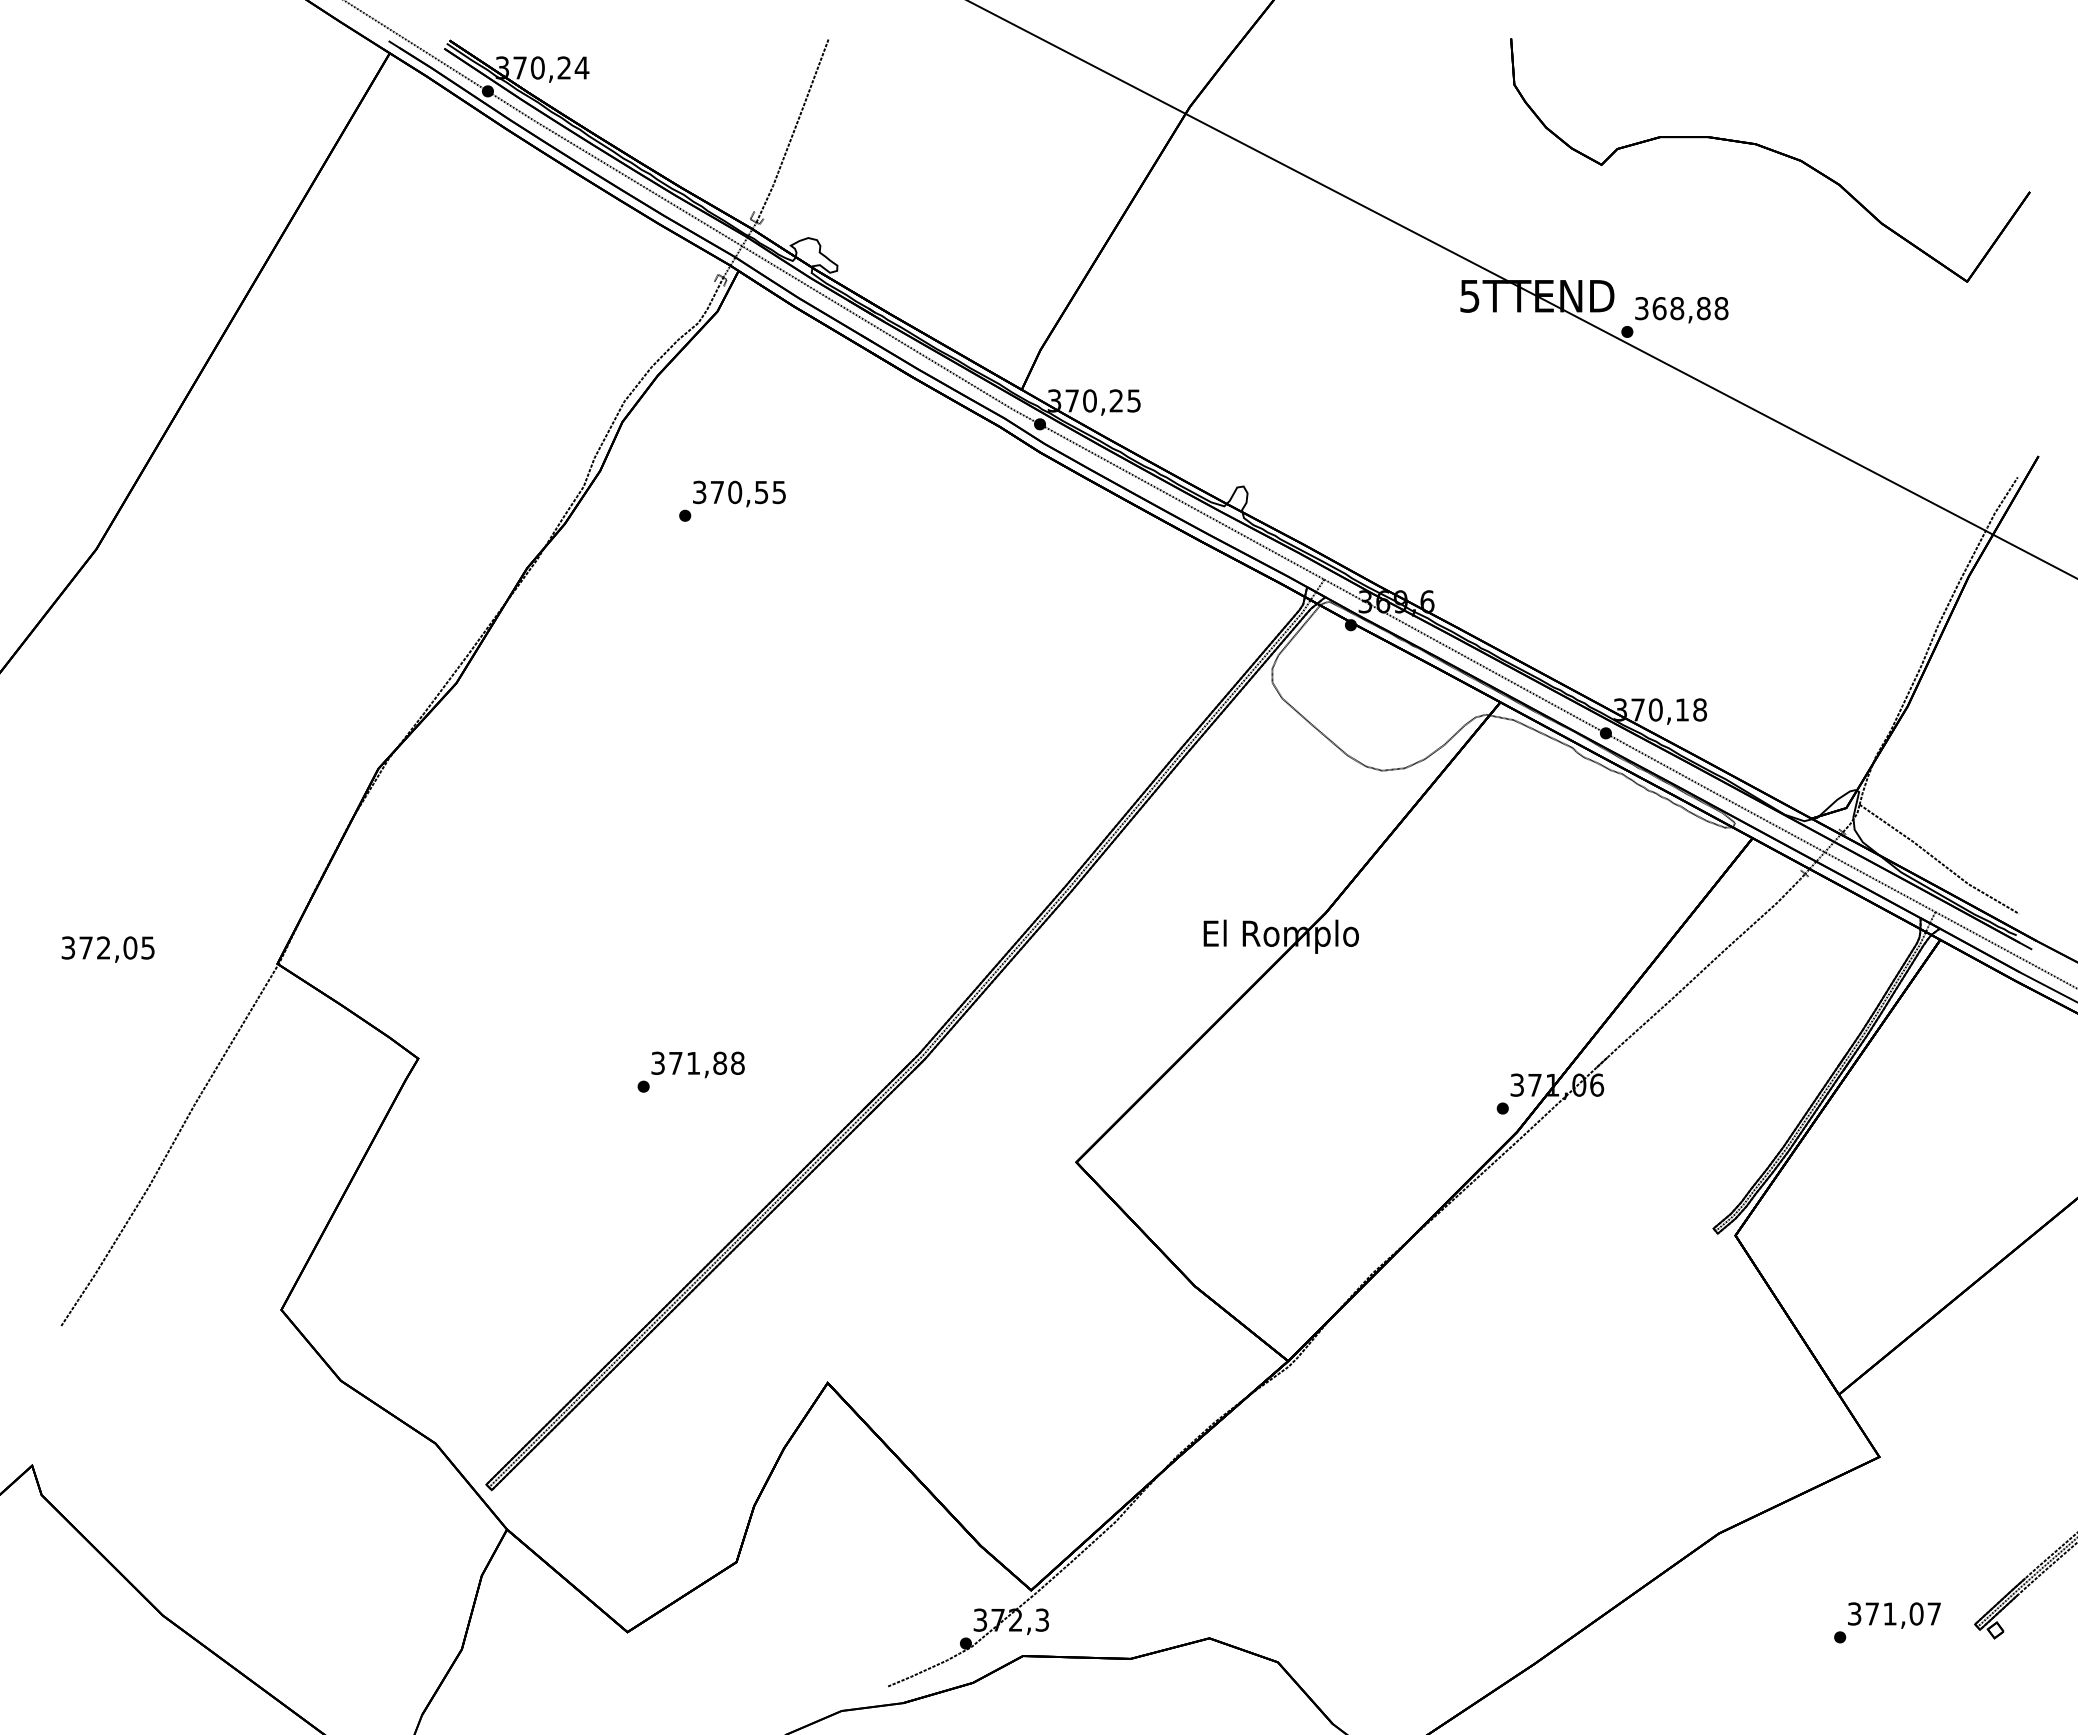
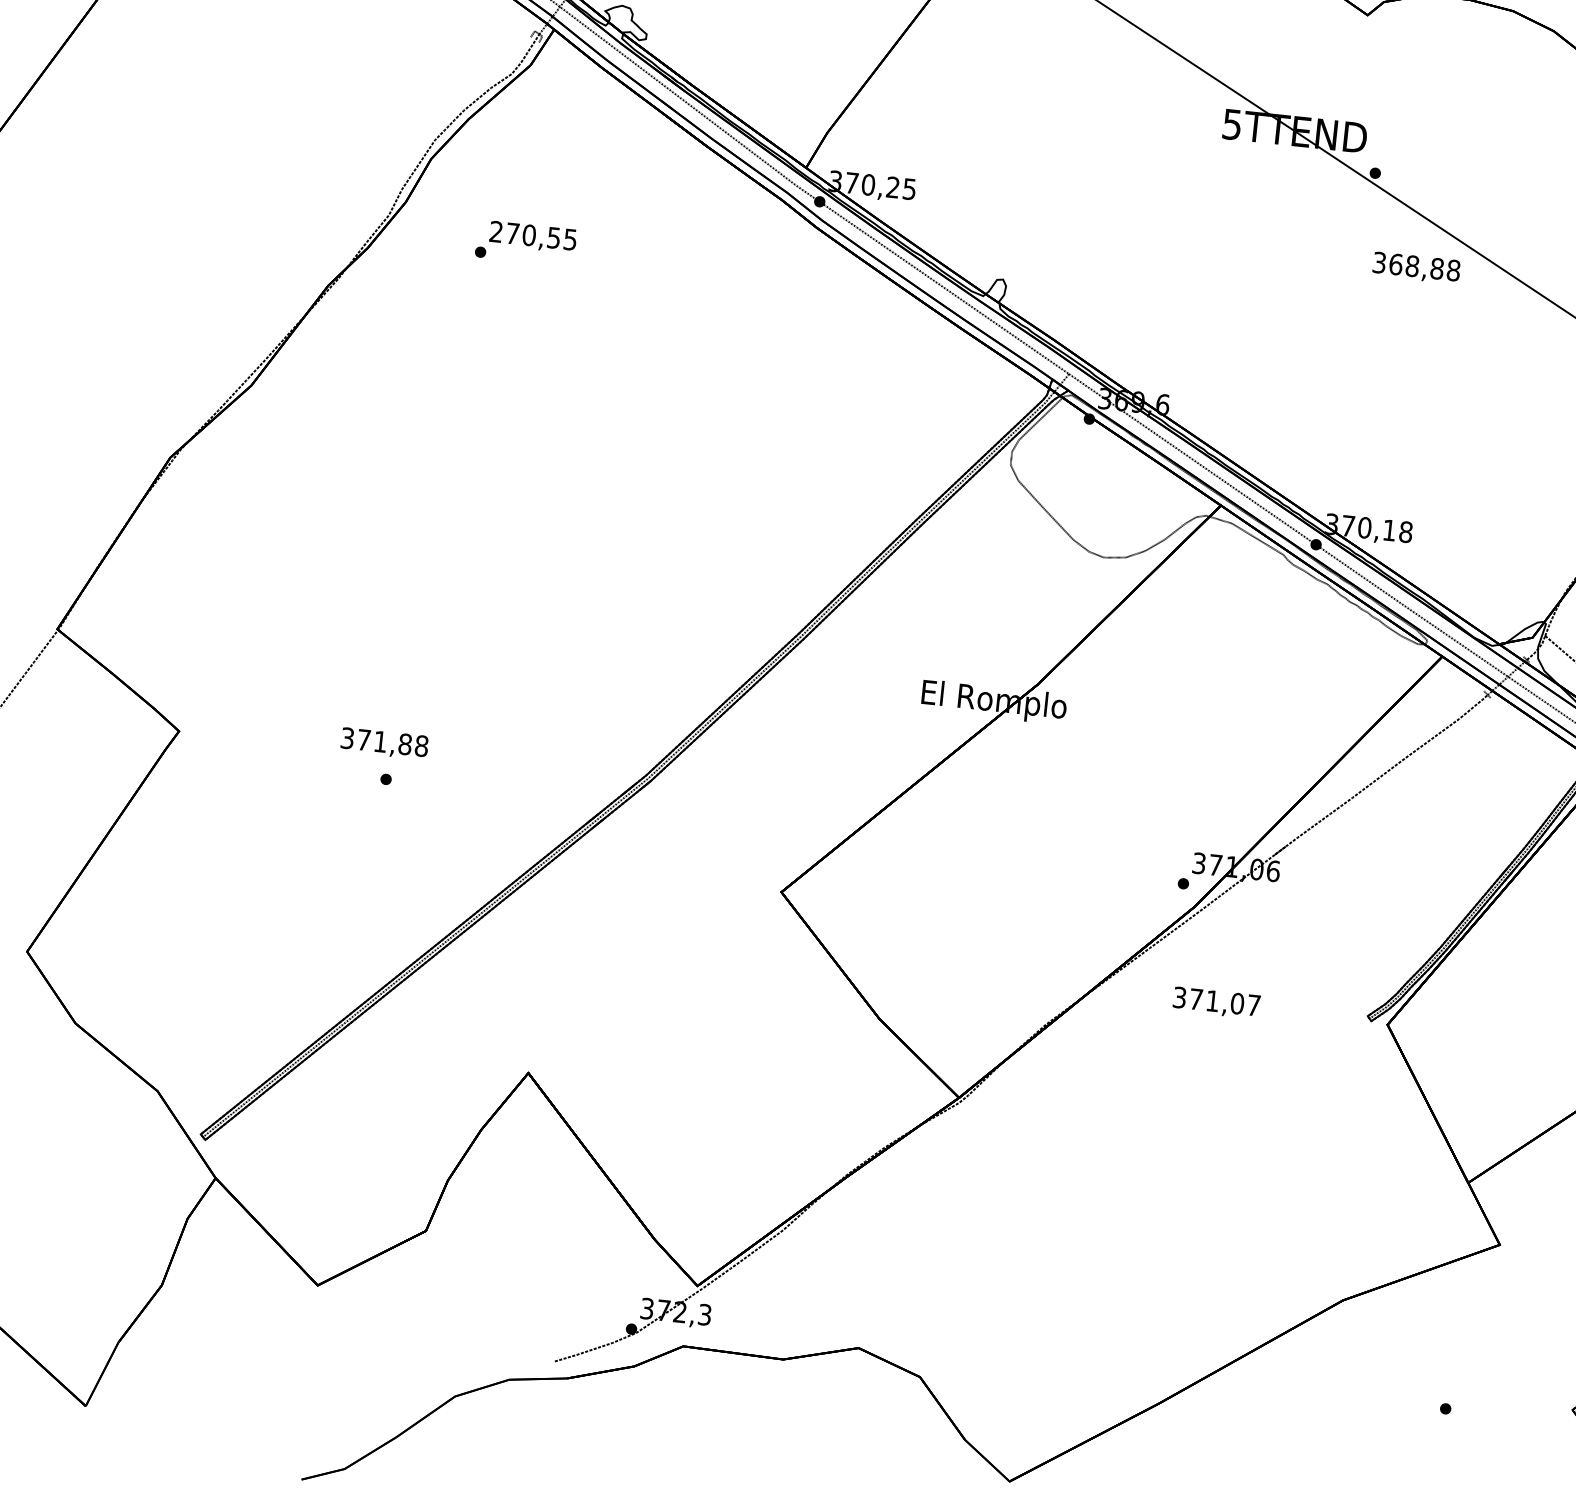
text: (1681, 310) -> (1416, 268), moved
text: (699, 492) -> (496, 231), 370,55 -> 270,55
text: (697, 1064) -> (384, 743), moved
text: (1894, 1615) -> (1216, 1002), moved

